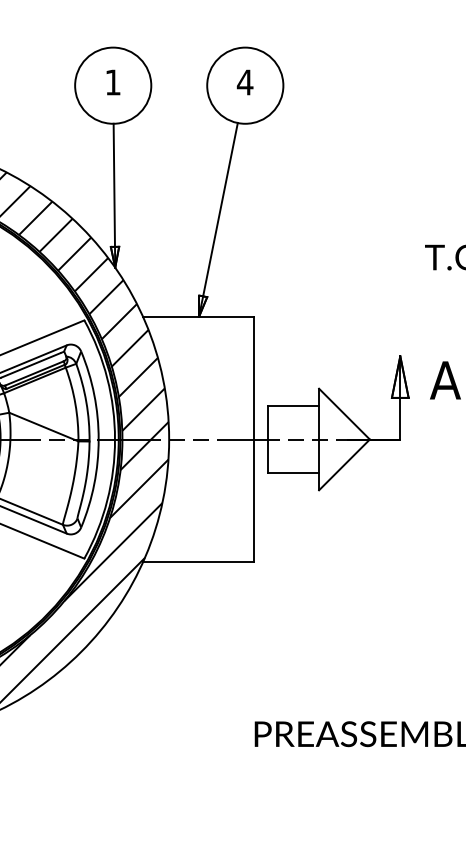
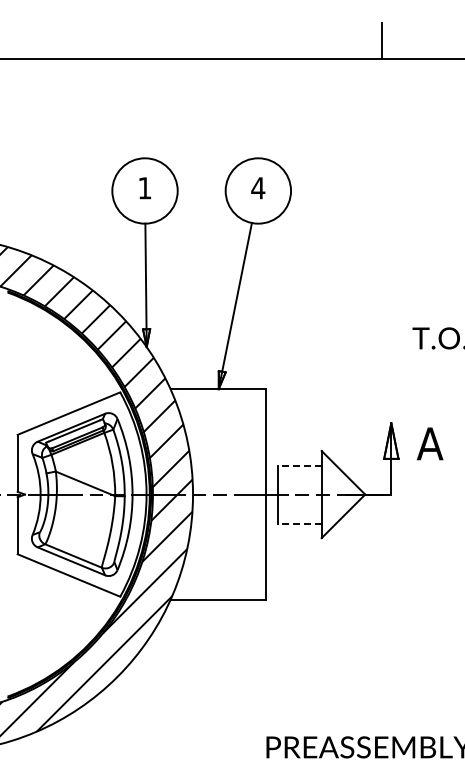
line: (293, 405) -> (299, 465), solid -> dashed
line: (293, 473) -> (299, 523), solid -> dashed

